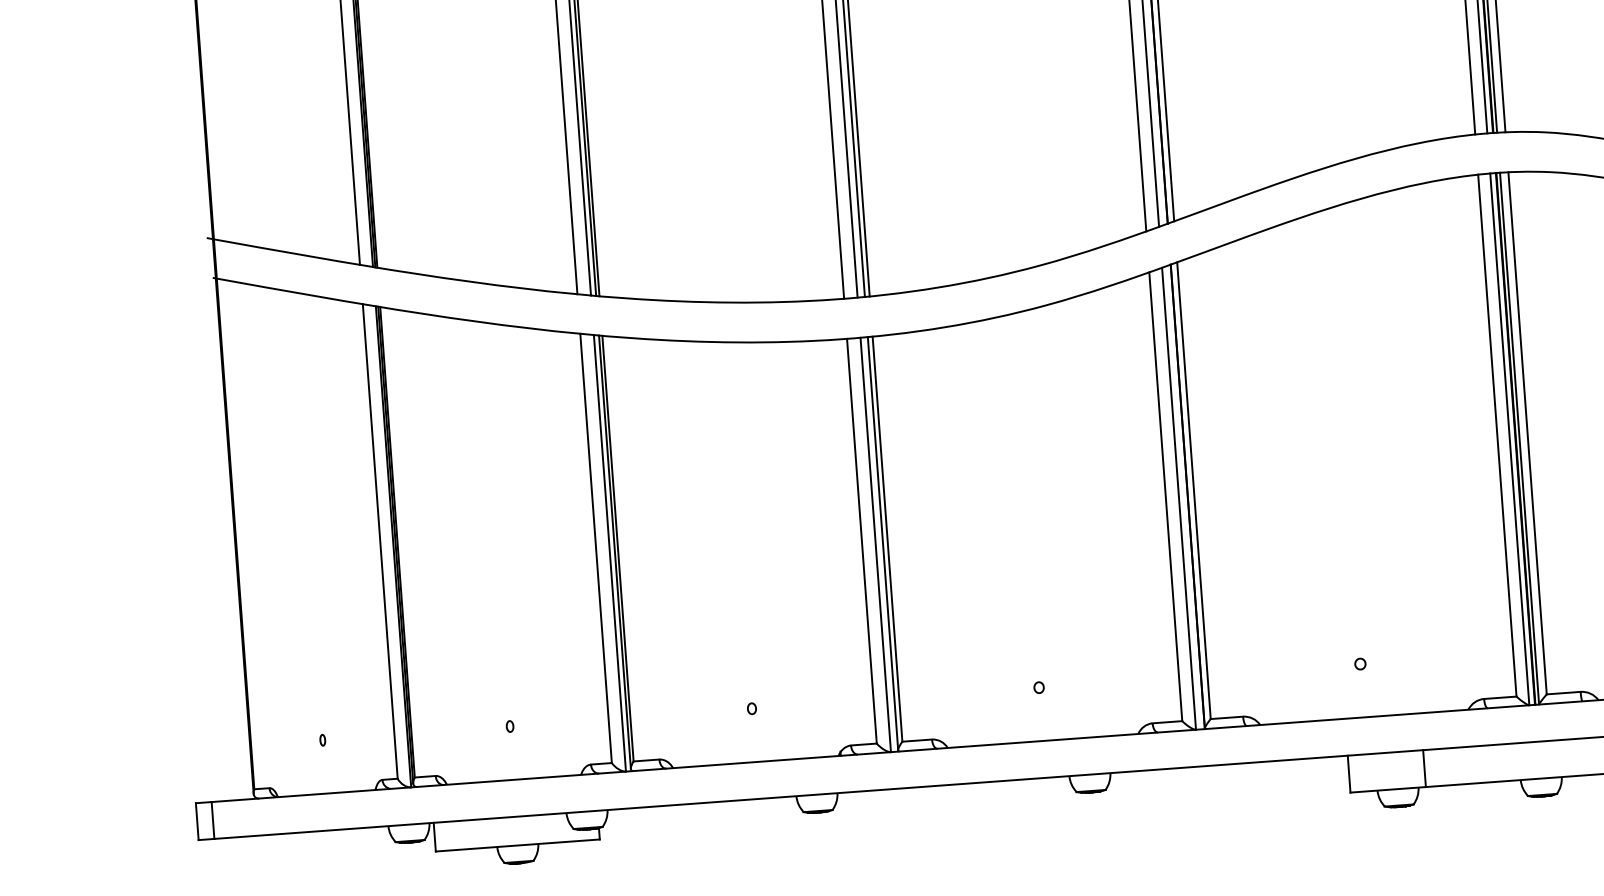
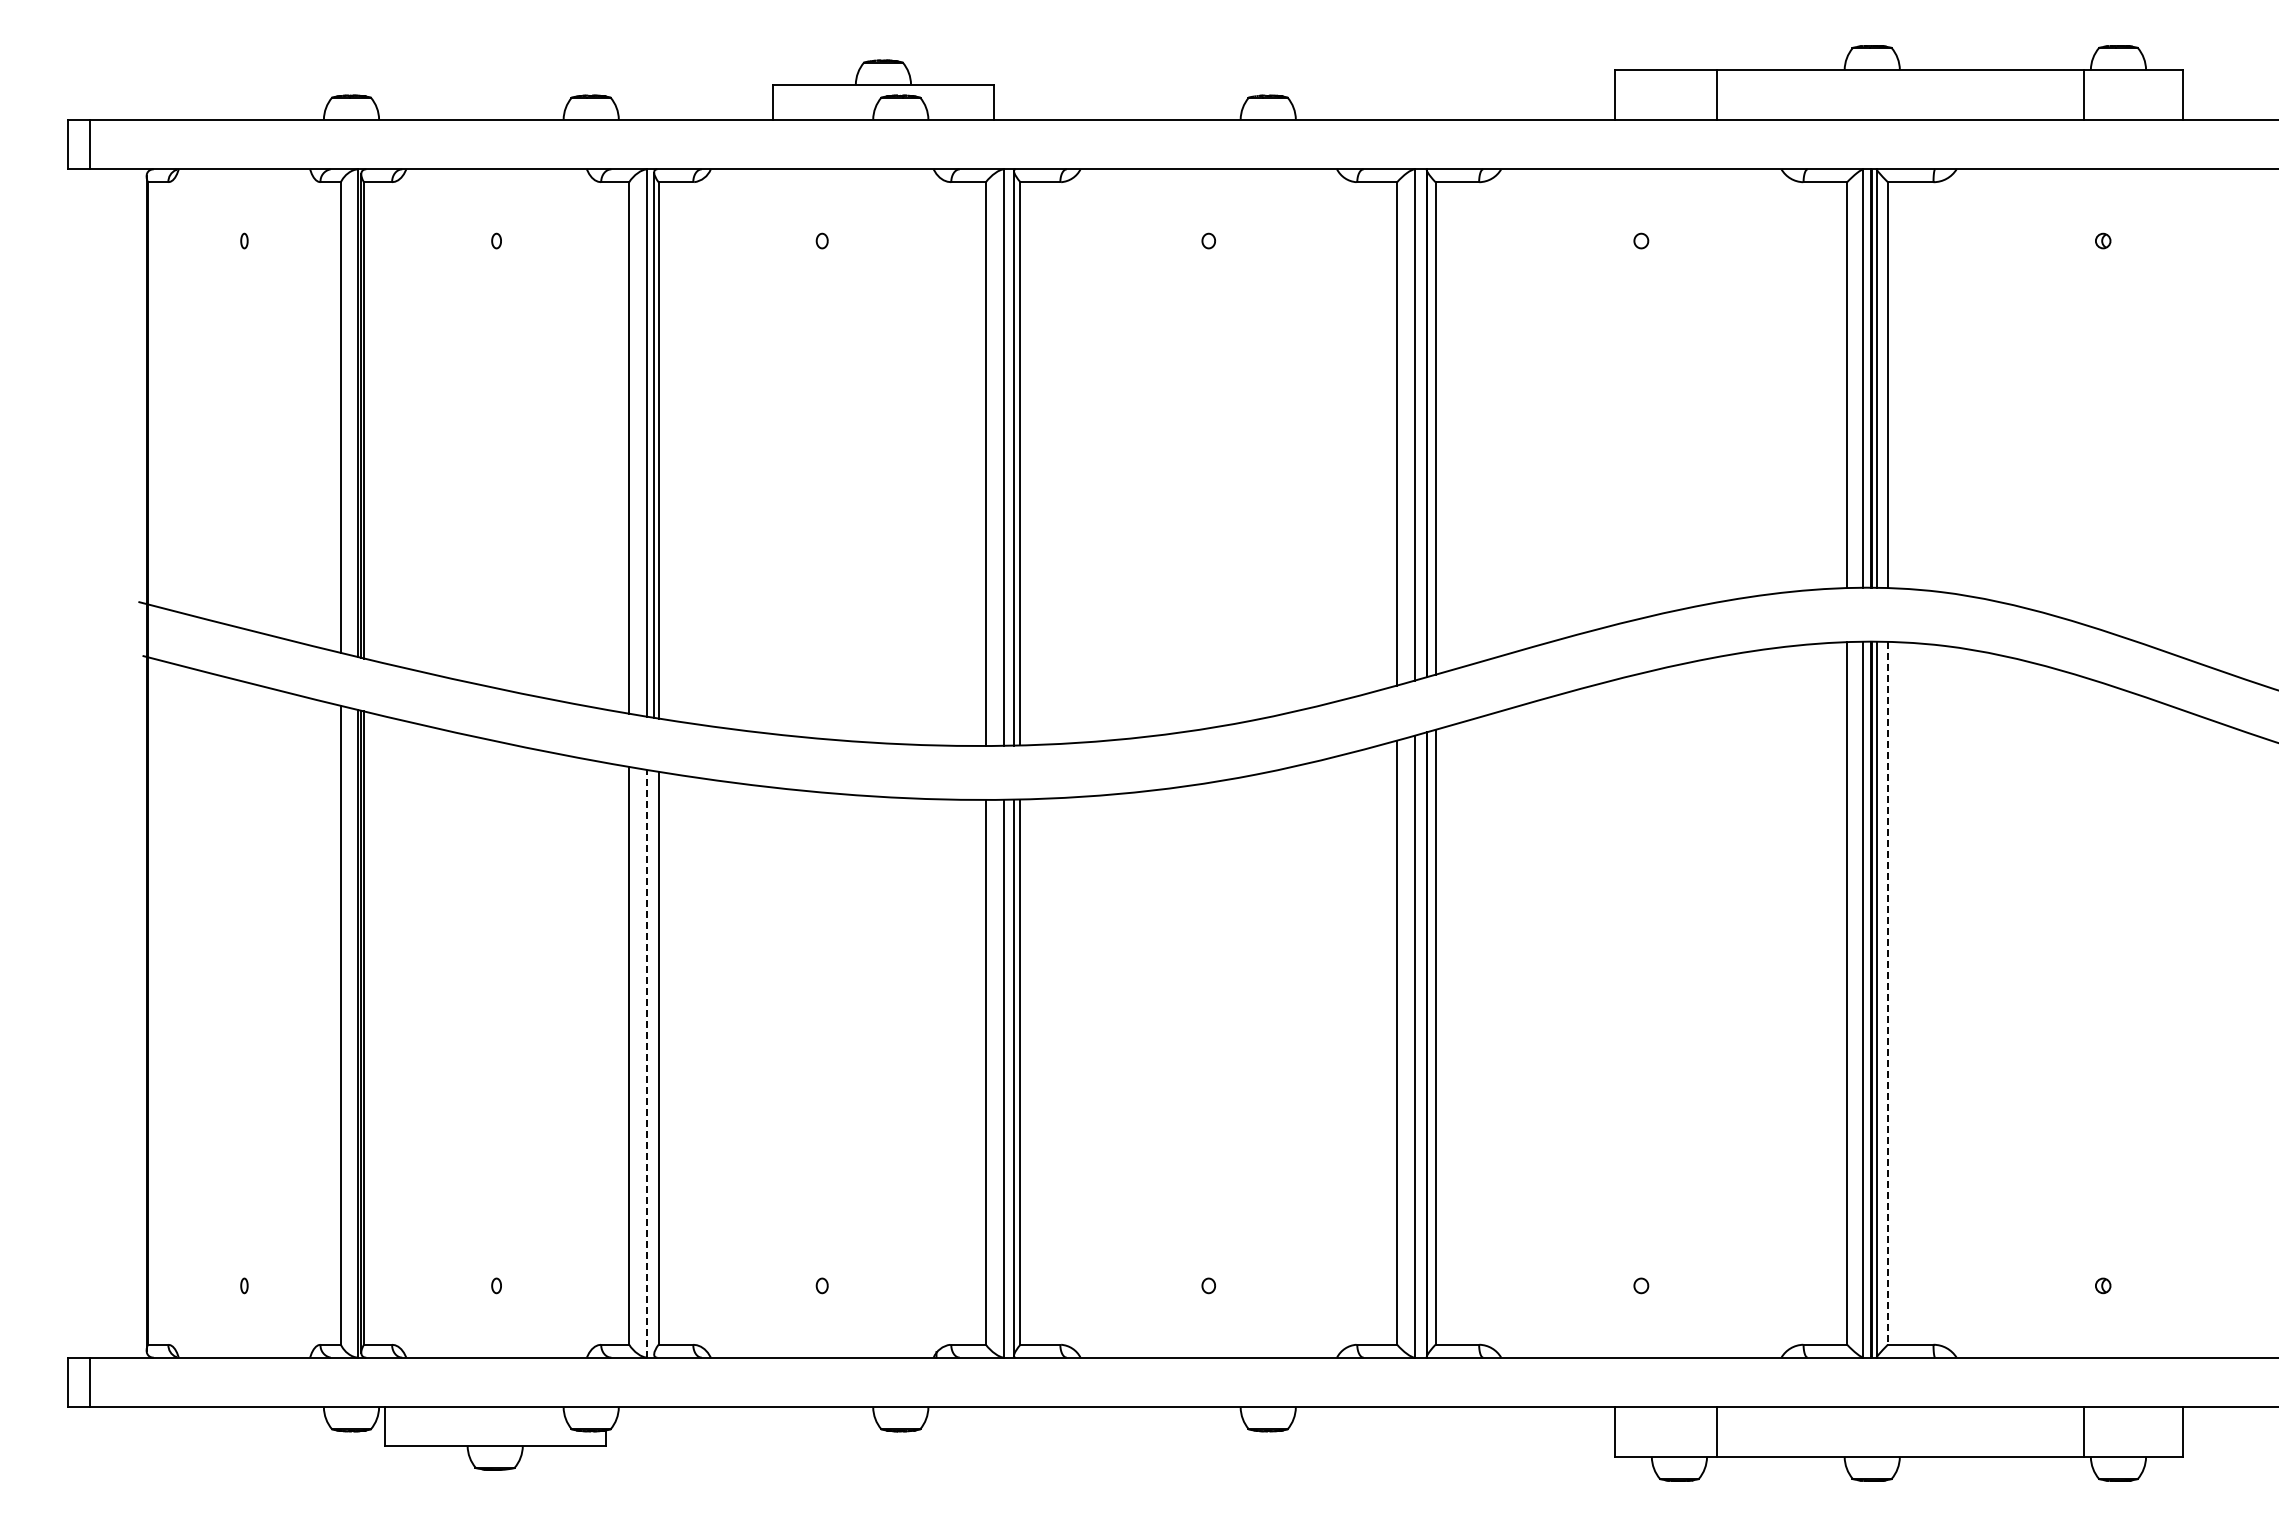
line: (1527, 433) -> (1887, 993), solid -> dashed
line: (615, 551) -> (654, 1062), removed
line: (610, 553) -> (647, 1063), solid -> dashed

